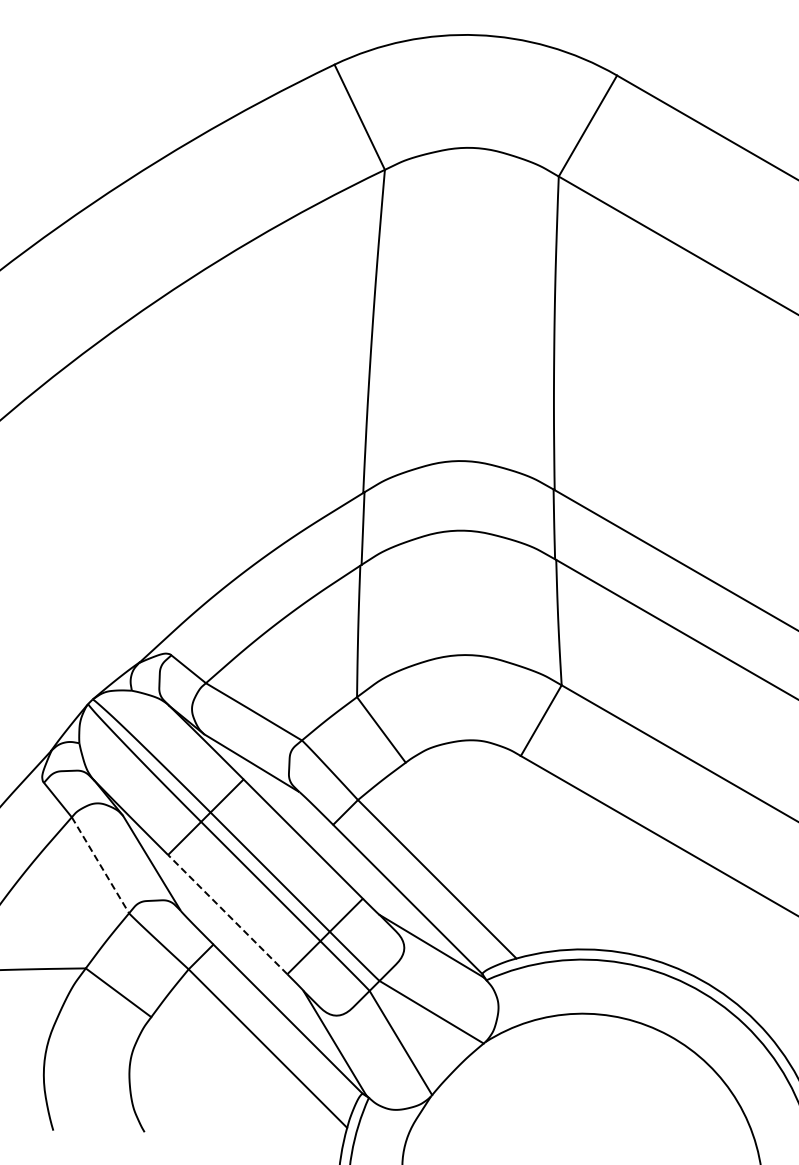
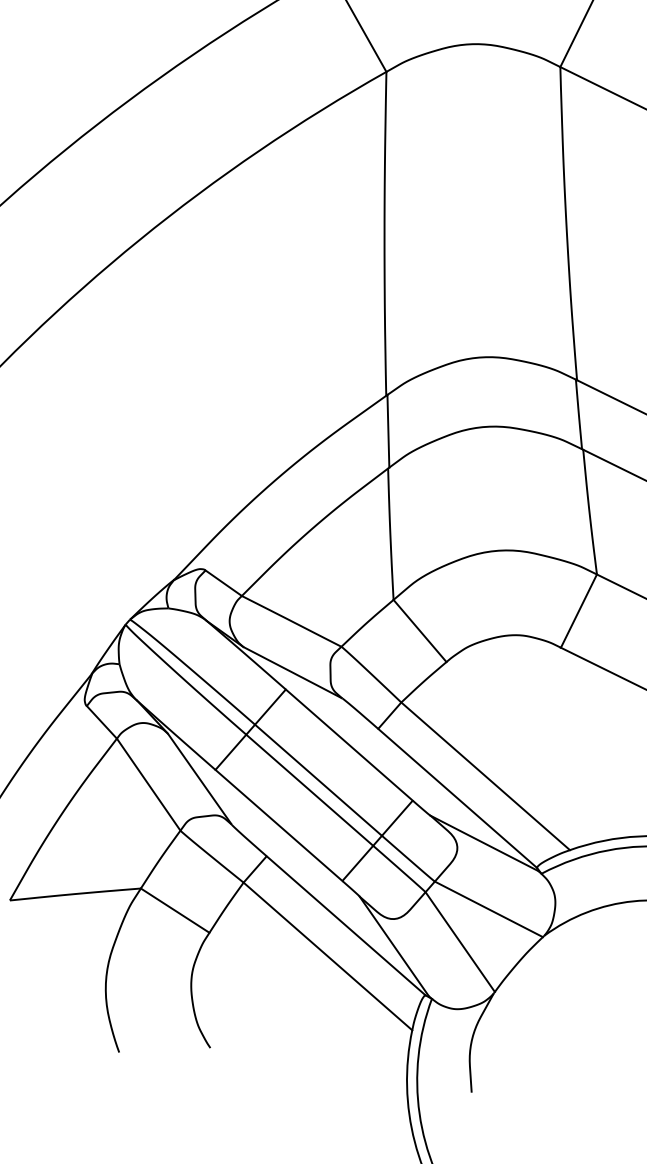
line: (100, 865) -> (148, 784), dashed -> solid
line: (227, 914) -> (278, 825), dashed -> solid

